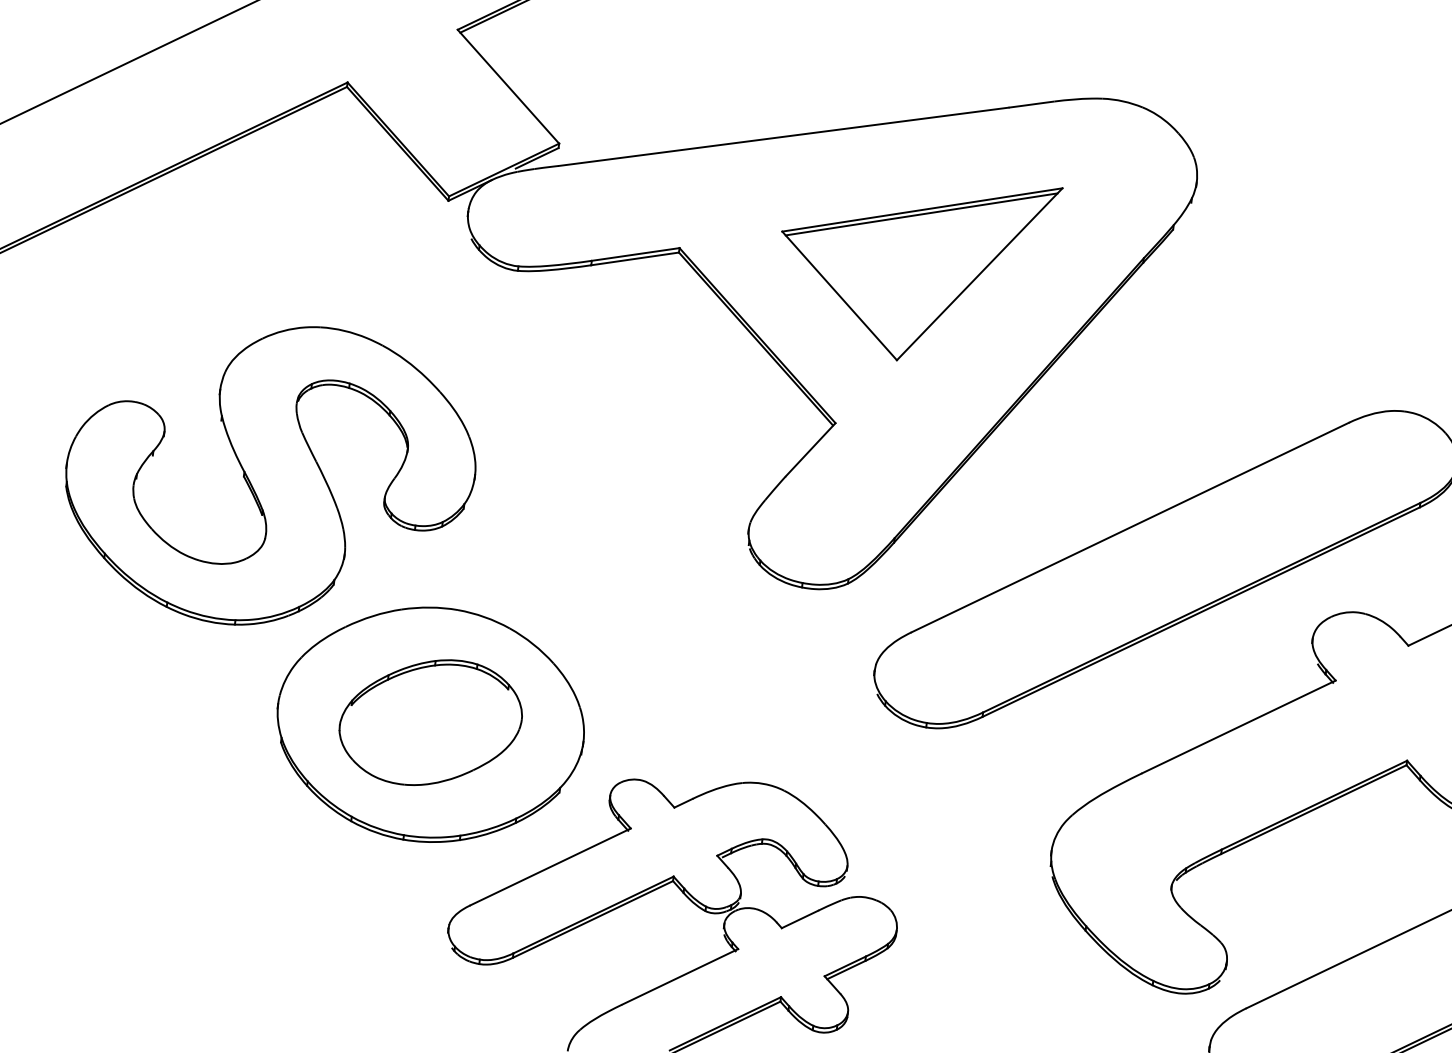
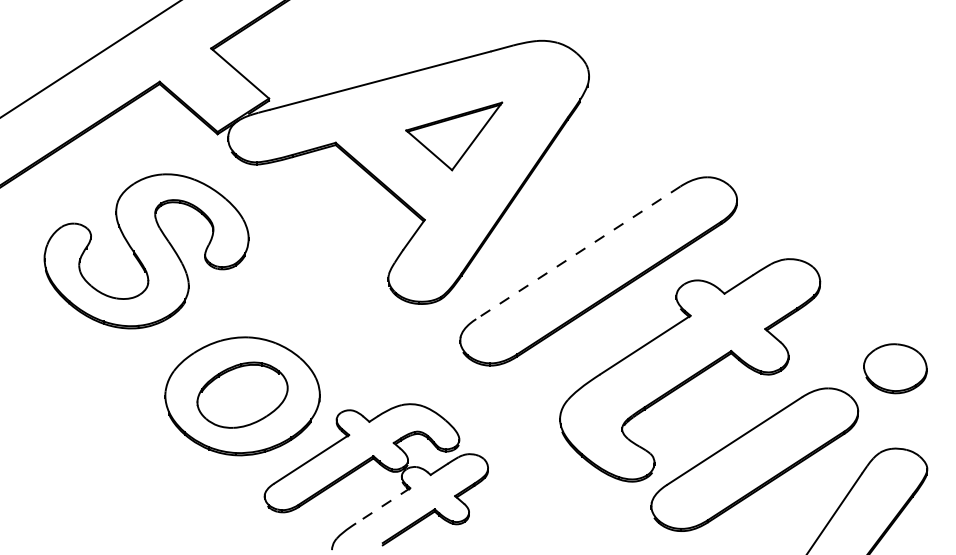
part: (913, 265) -> (453, 136), size x0.7
part: (269, 475) -> (146, 251), moved
line: (1130, 526) -> (578, 252), solid -> dashed
line: (678, 978) -> (382, 506), solid -> dashed

